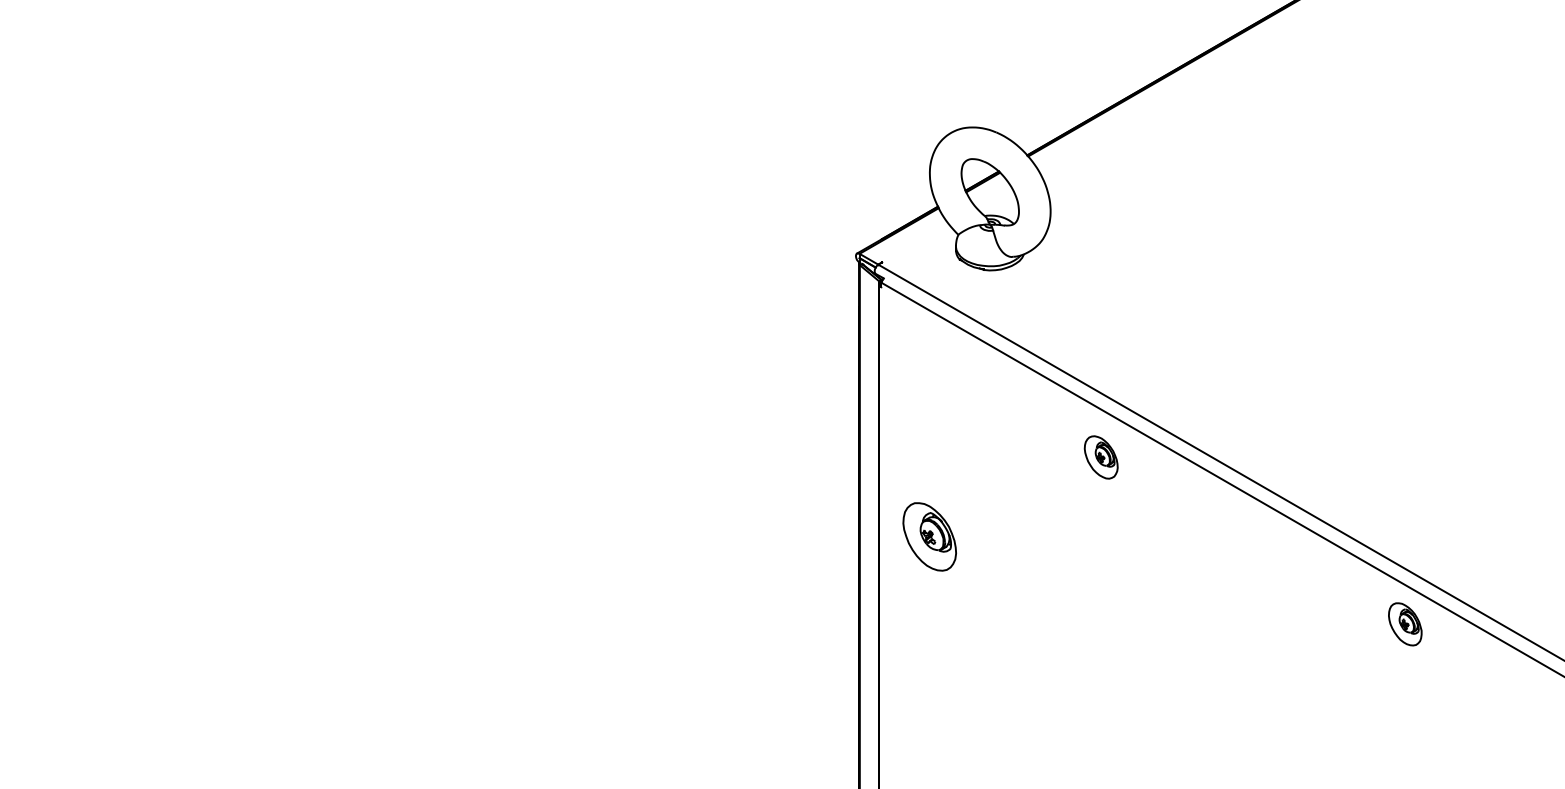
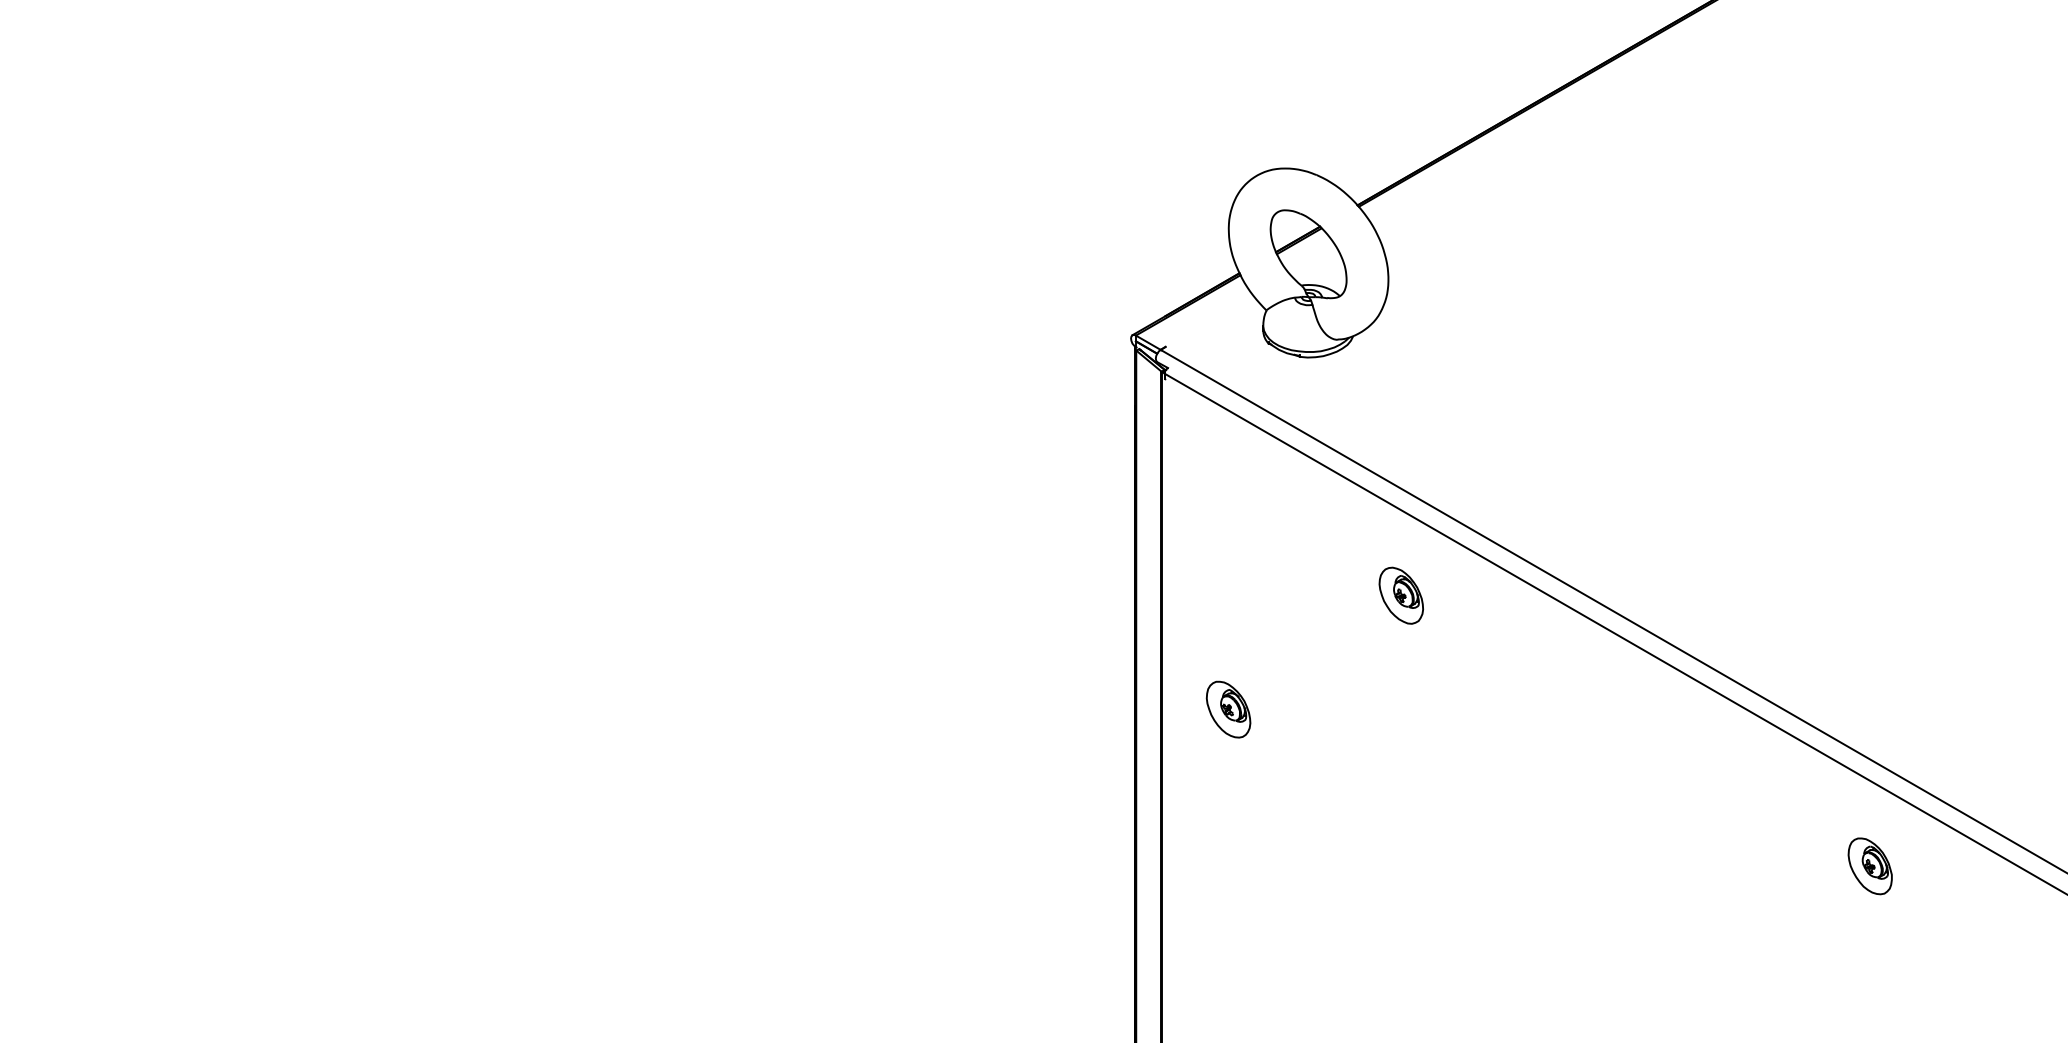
part: (1100, 457) -> (1400, 595), moved
part: (929, 536) -> (1228, 709), size x0.62
part: (1404, 624) -> (1869, 866), moved

